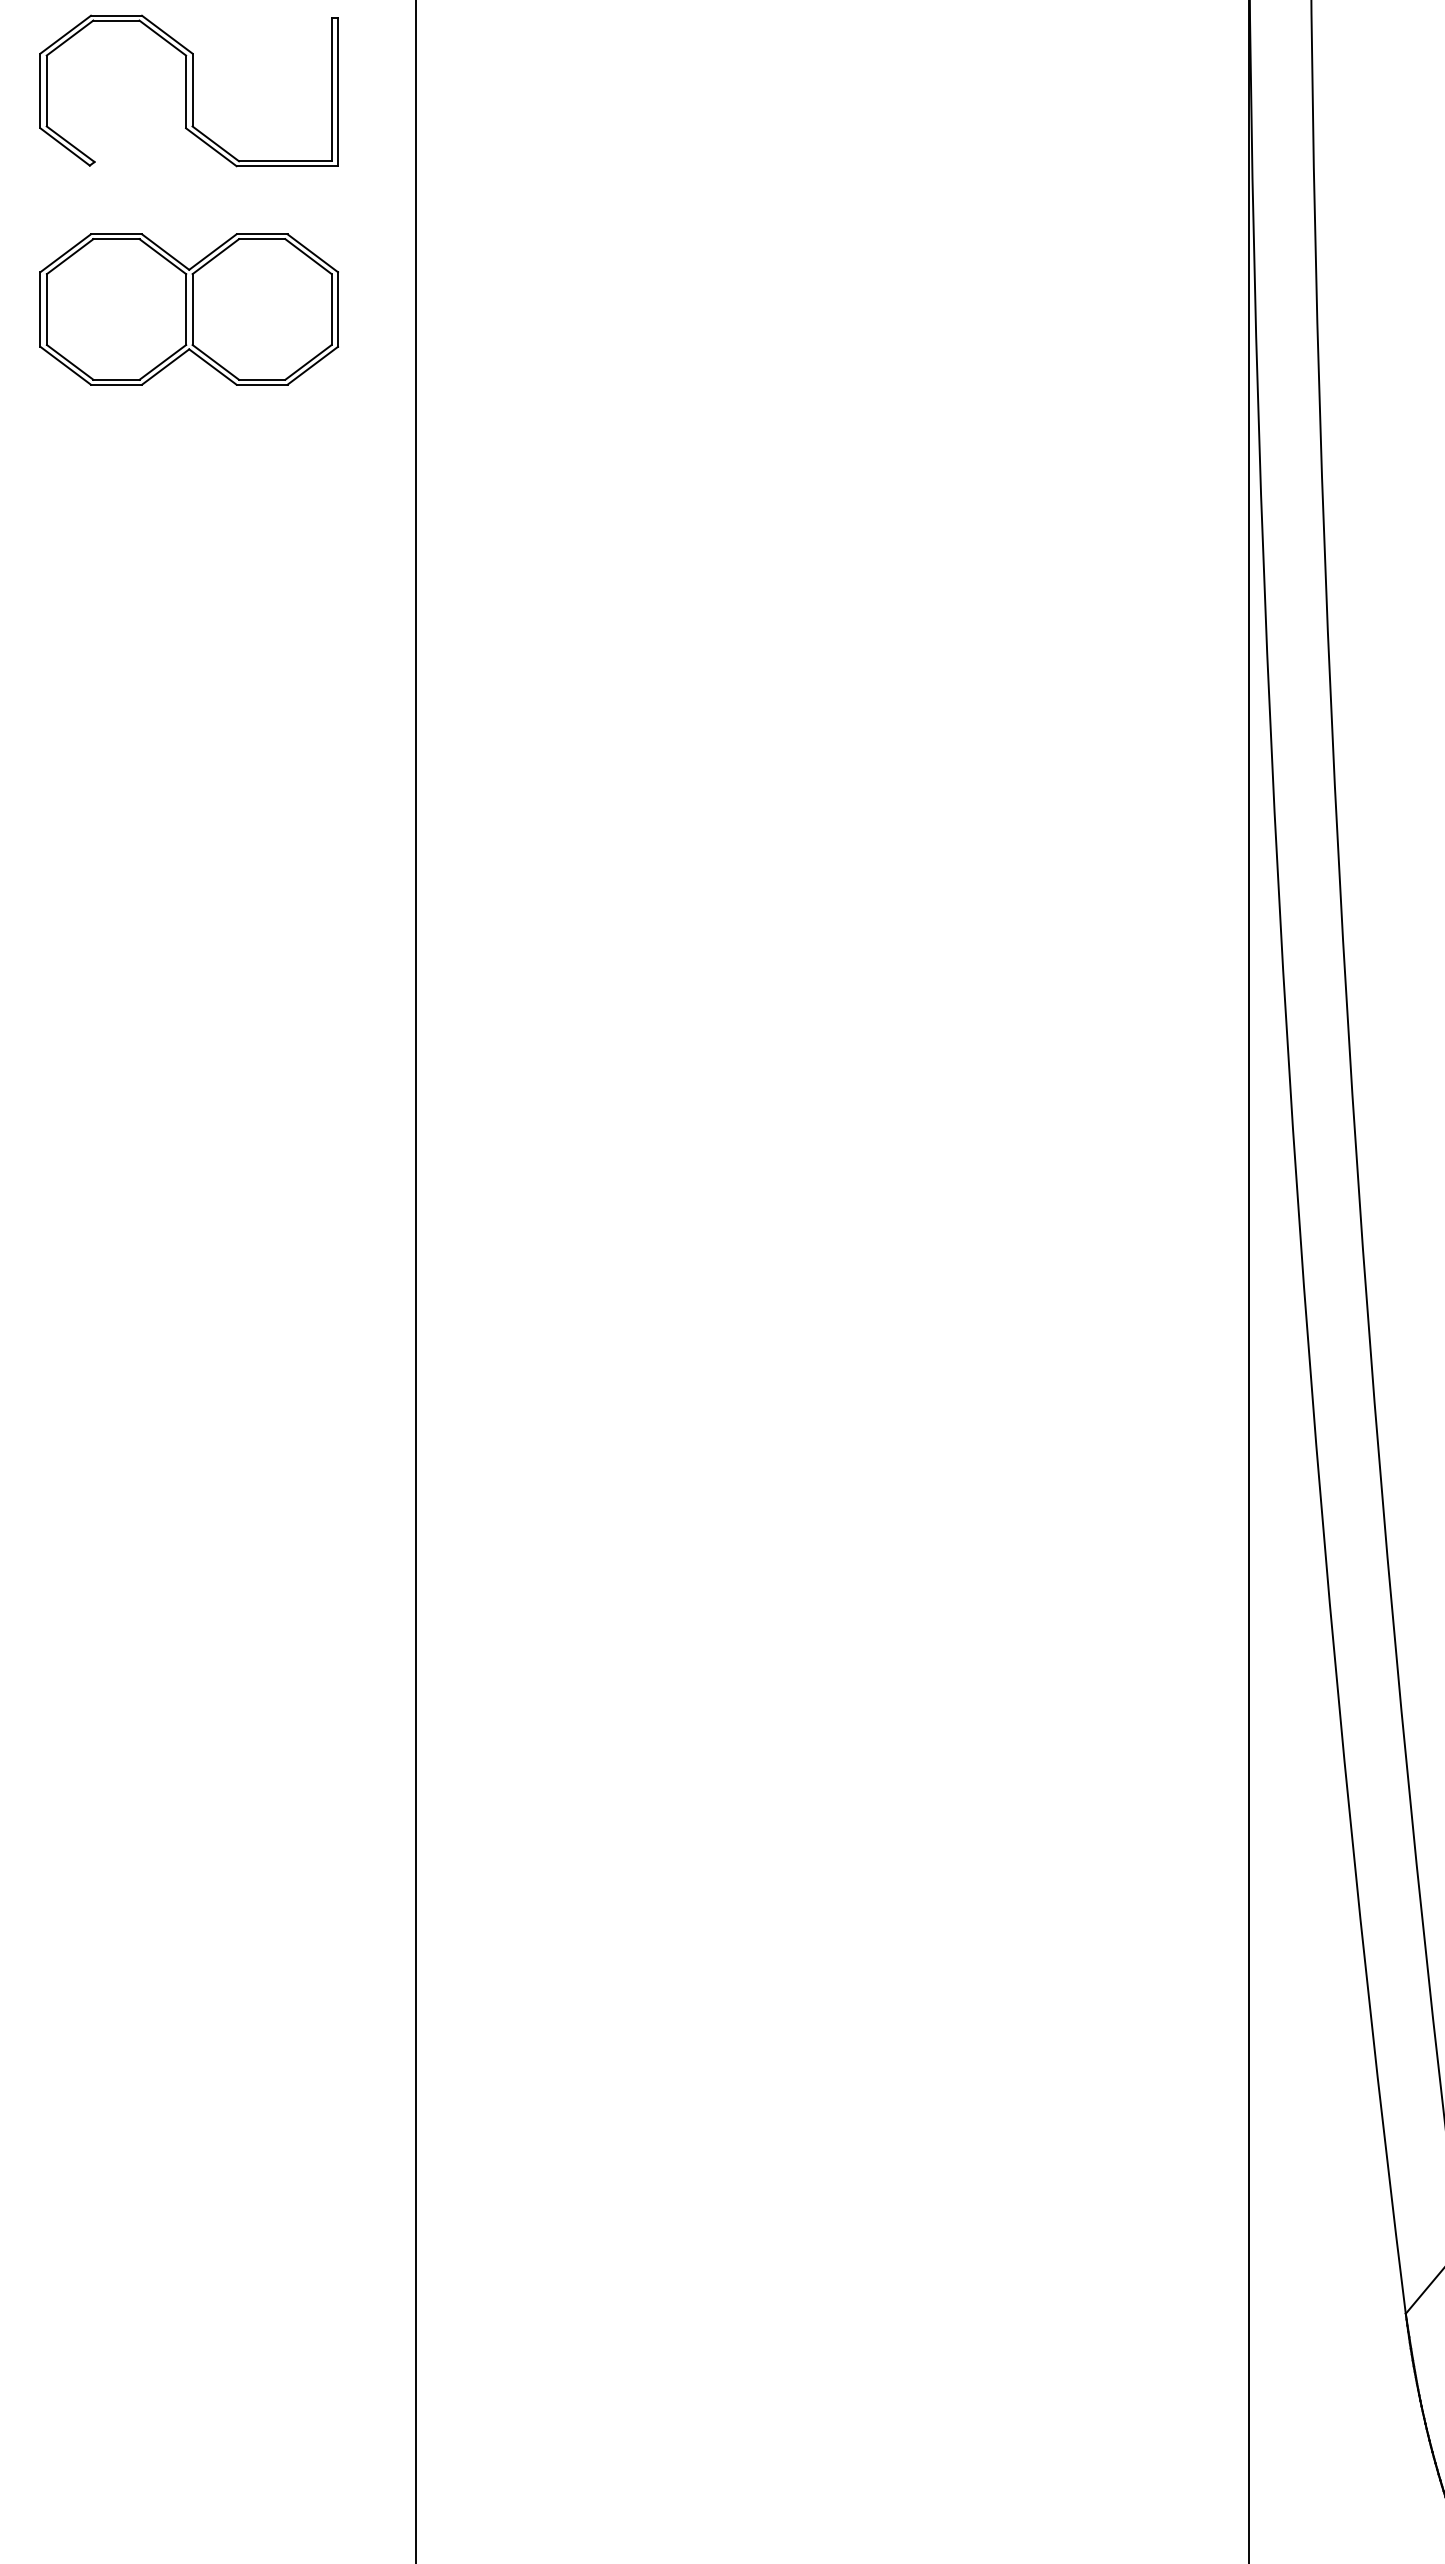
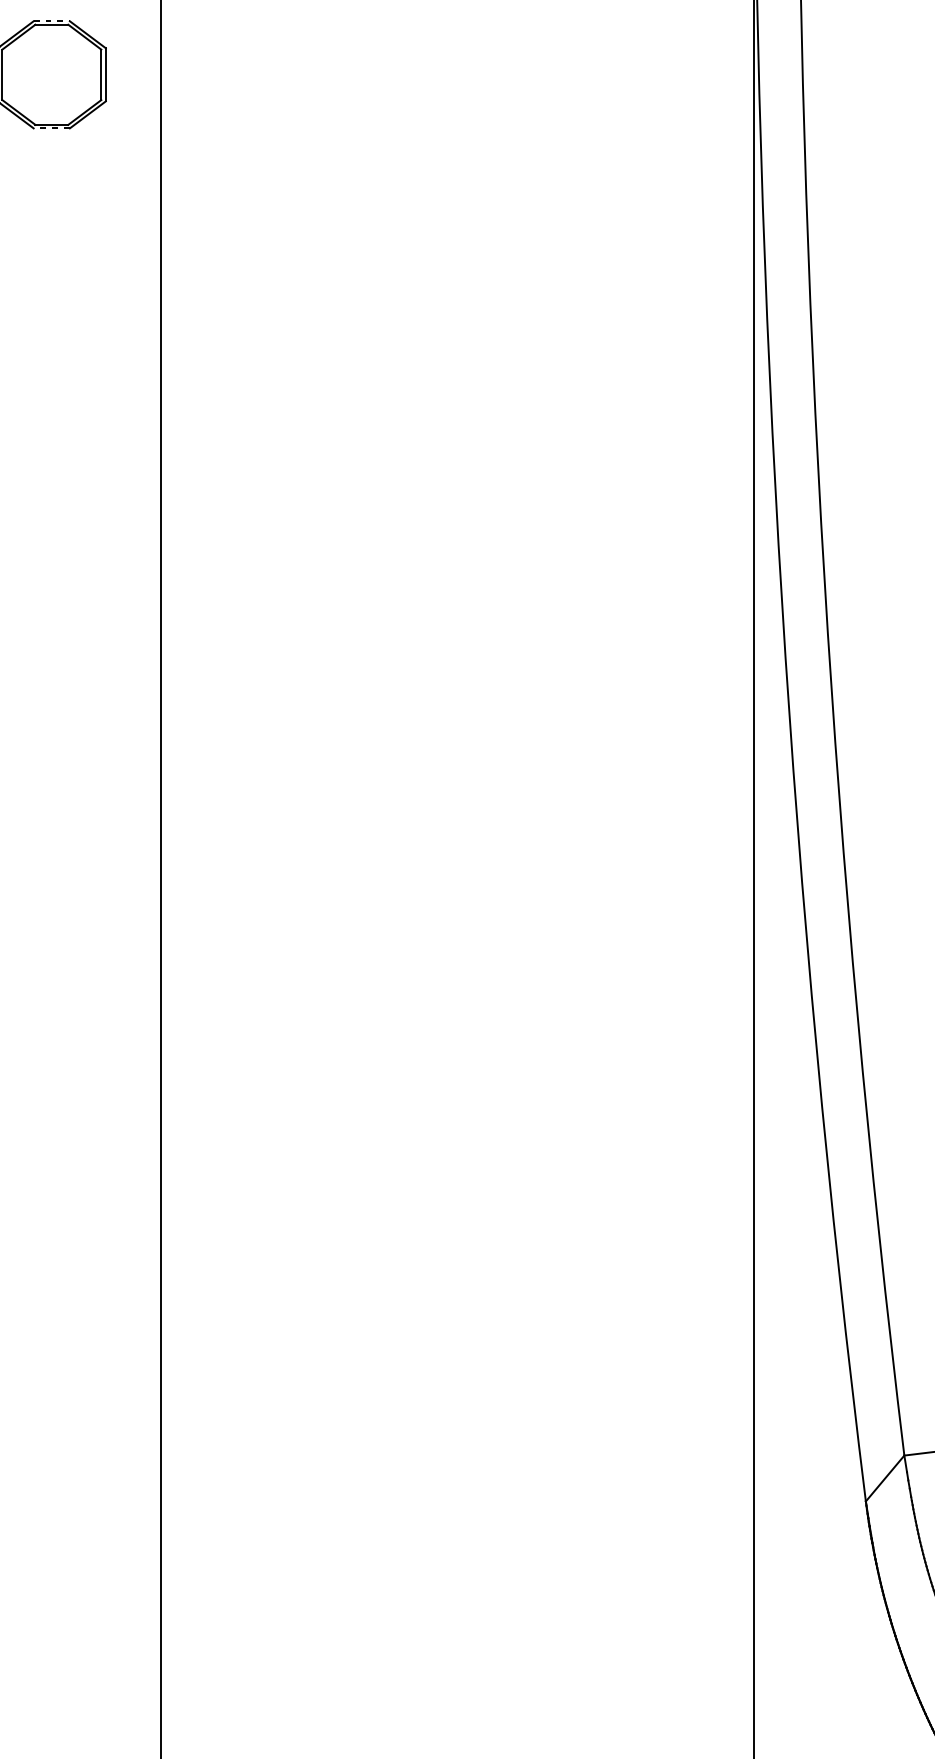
line: (262, 234) -> (52, 21), solid -> dashed
line: (261, 384) -> (51, 128), solid -> dashed

